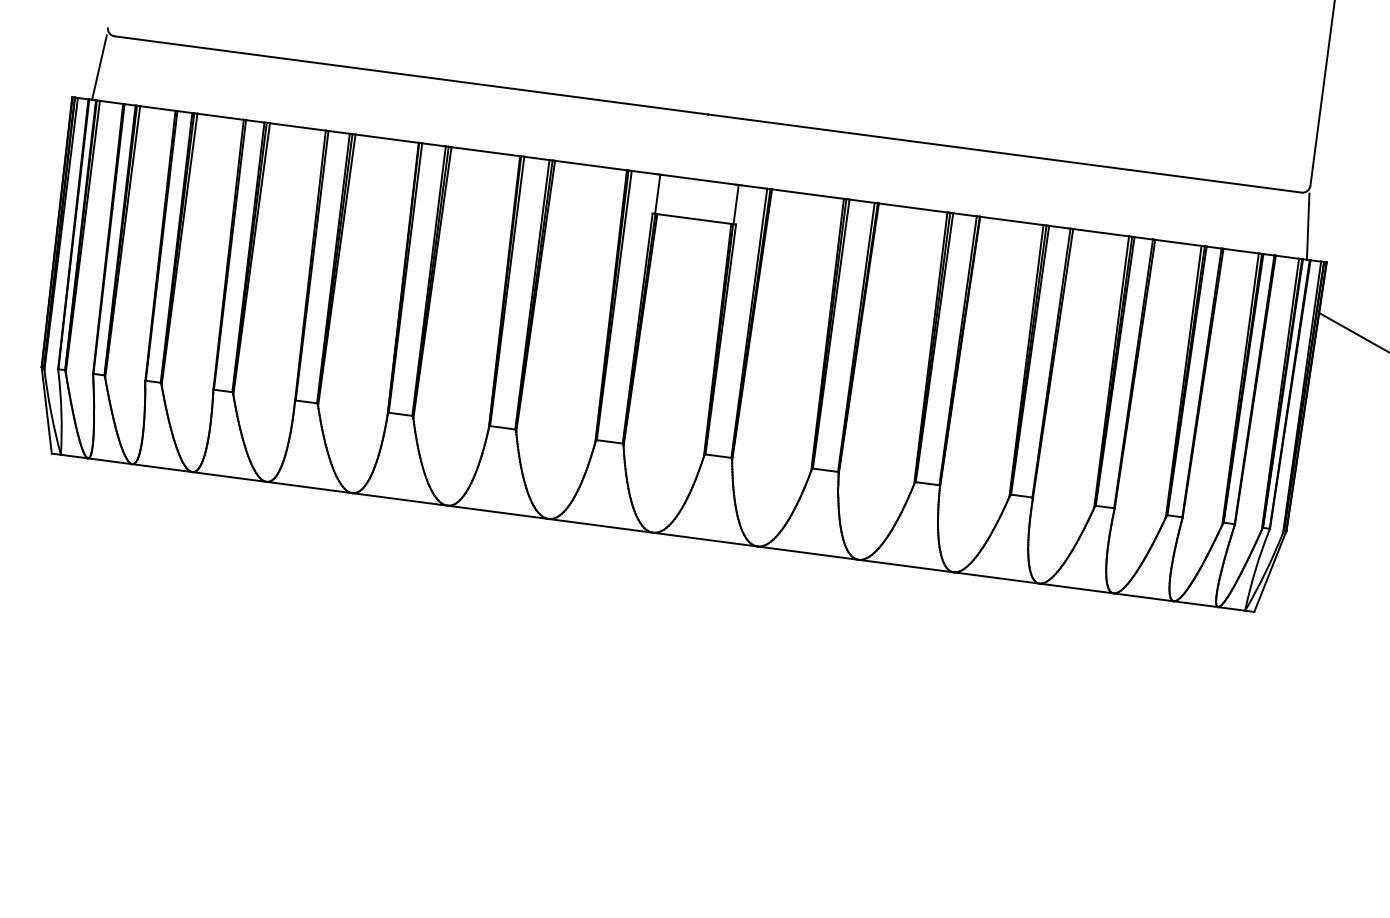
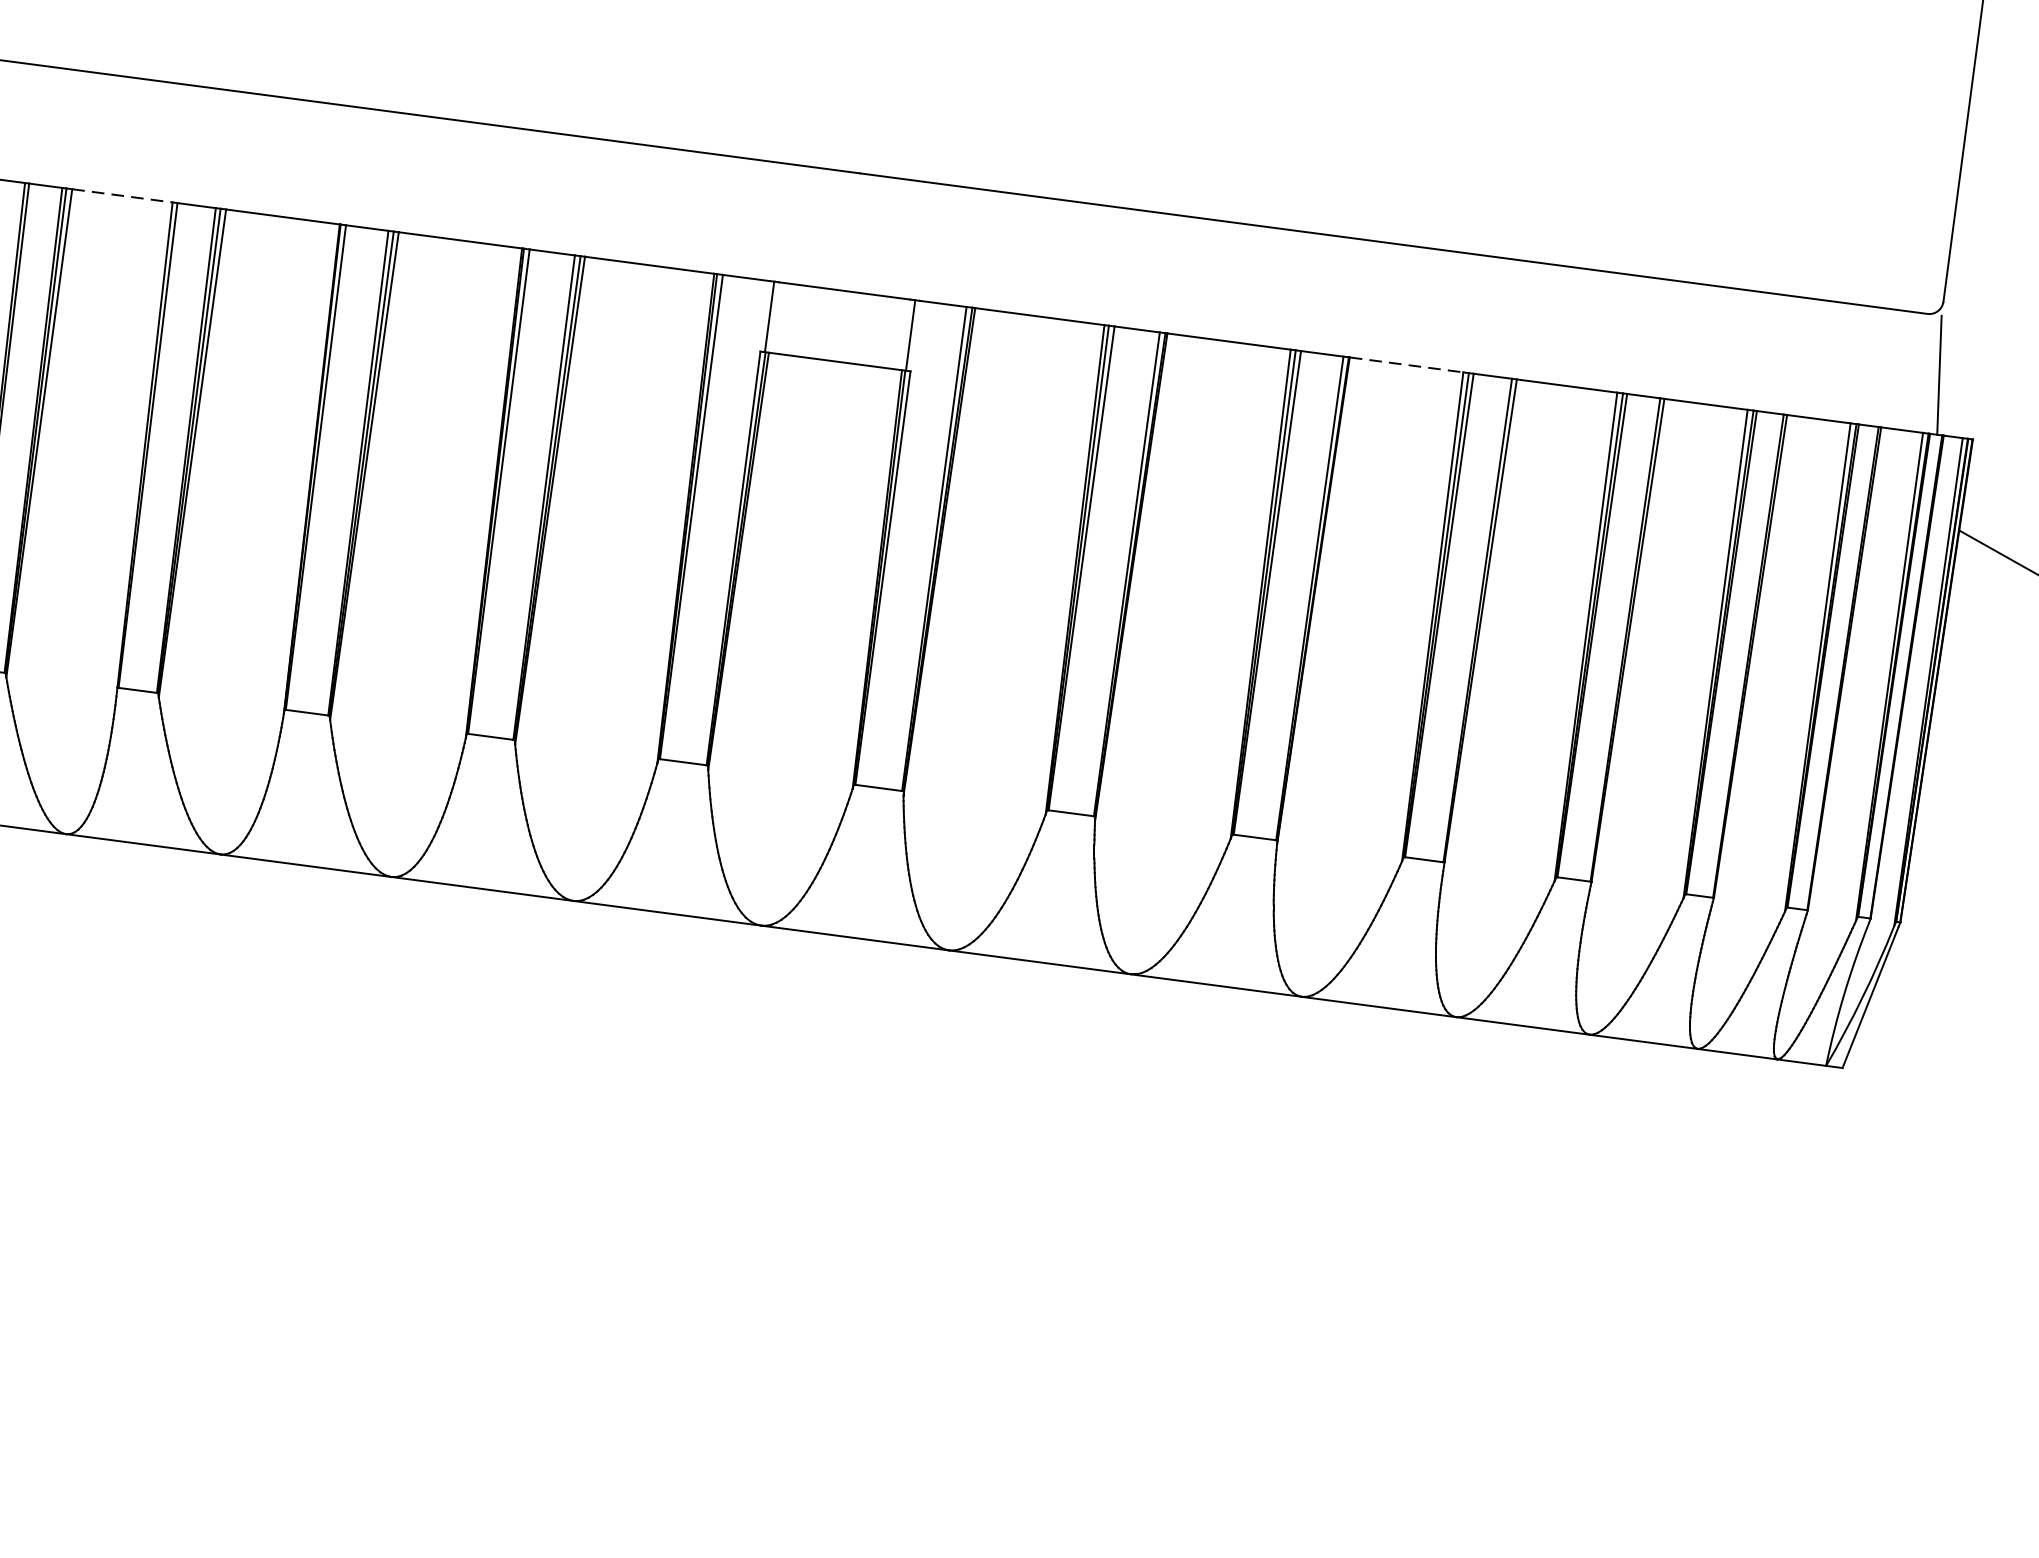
line: (298, 127) -> (123, 196), solid -> dashed
line: (1011, 220) -> (1405, 364), solid -> dashed

